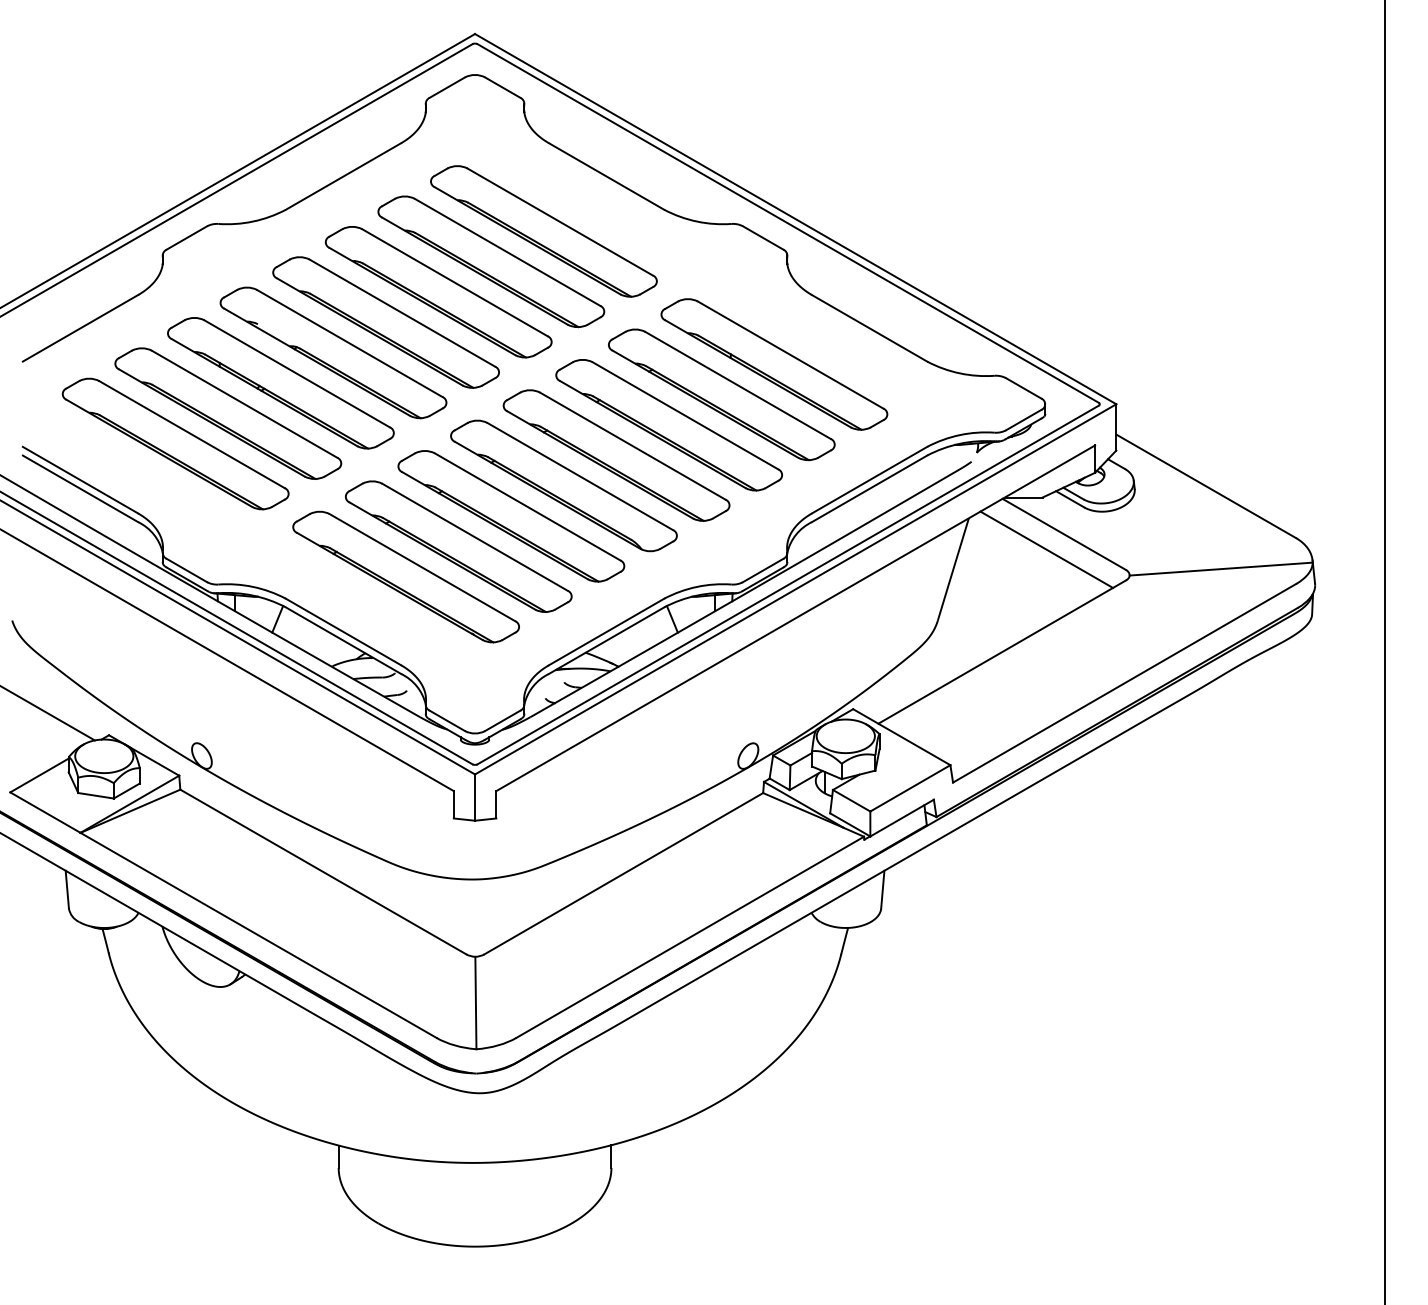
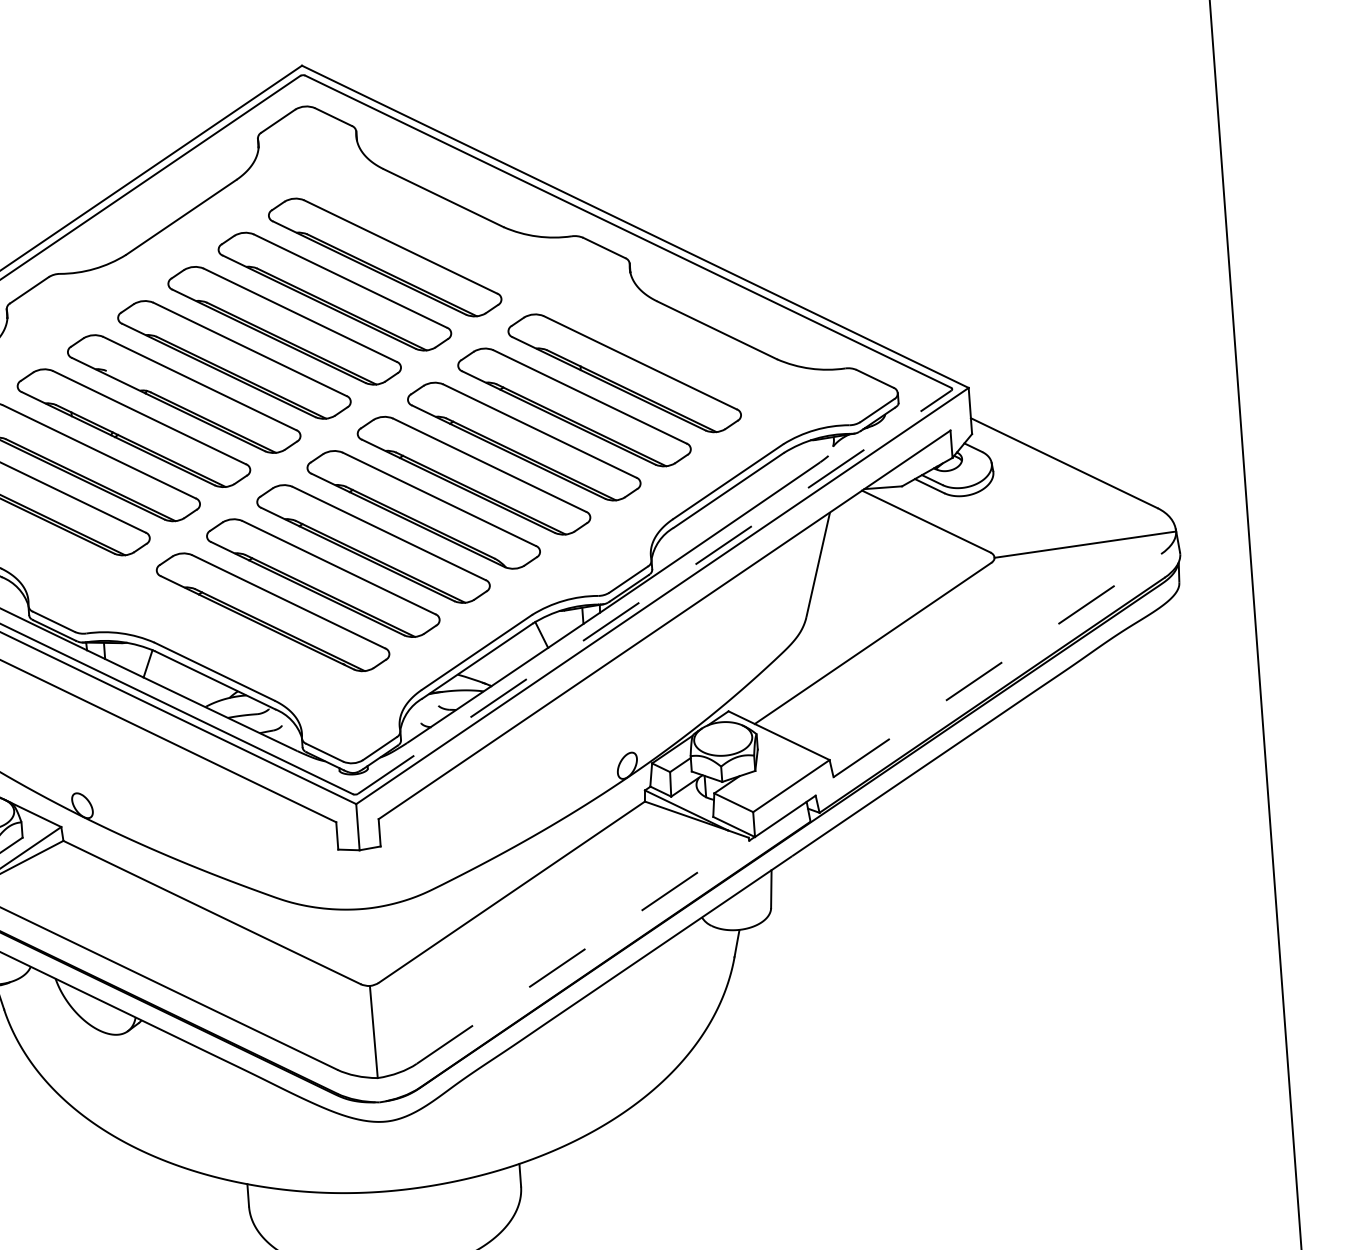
line: (1046, 549) -> (909, 537), removed
line: (788, 585) -> (655, 592), solid -> dashed
line: (1124, 683) -> (997, 665), solid -> dashed
line: (690, 937) -> (583, 950), solid -> dashed

